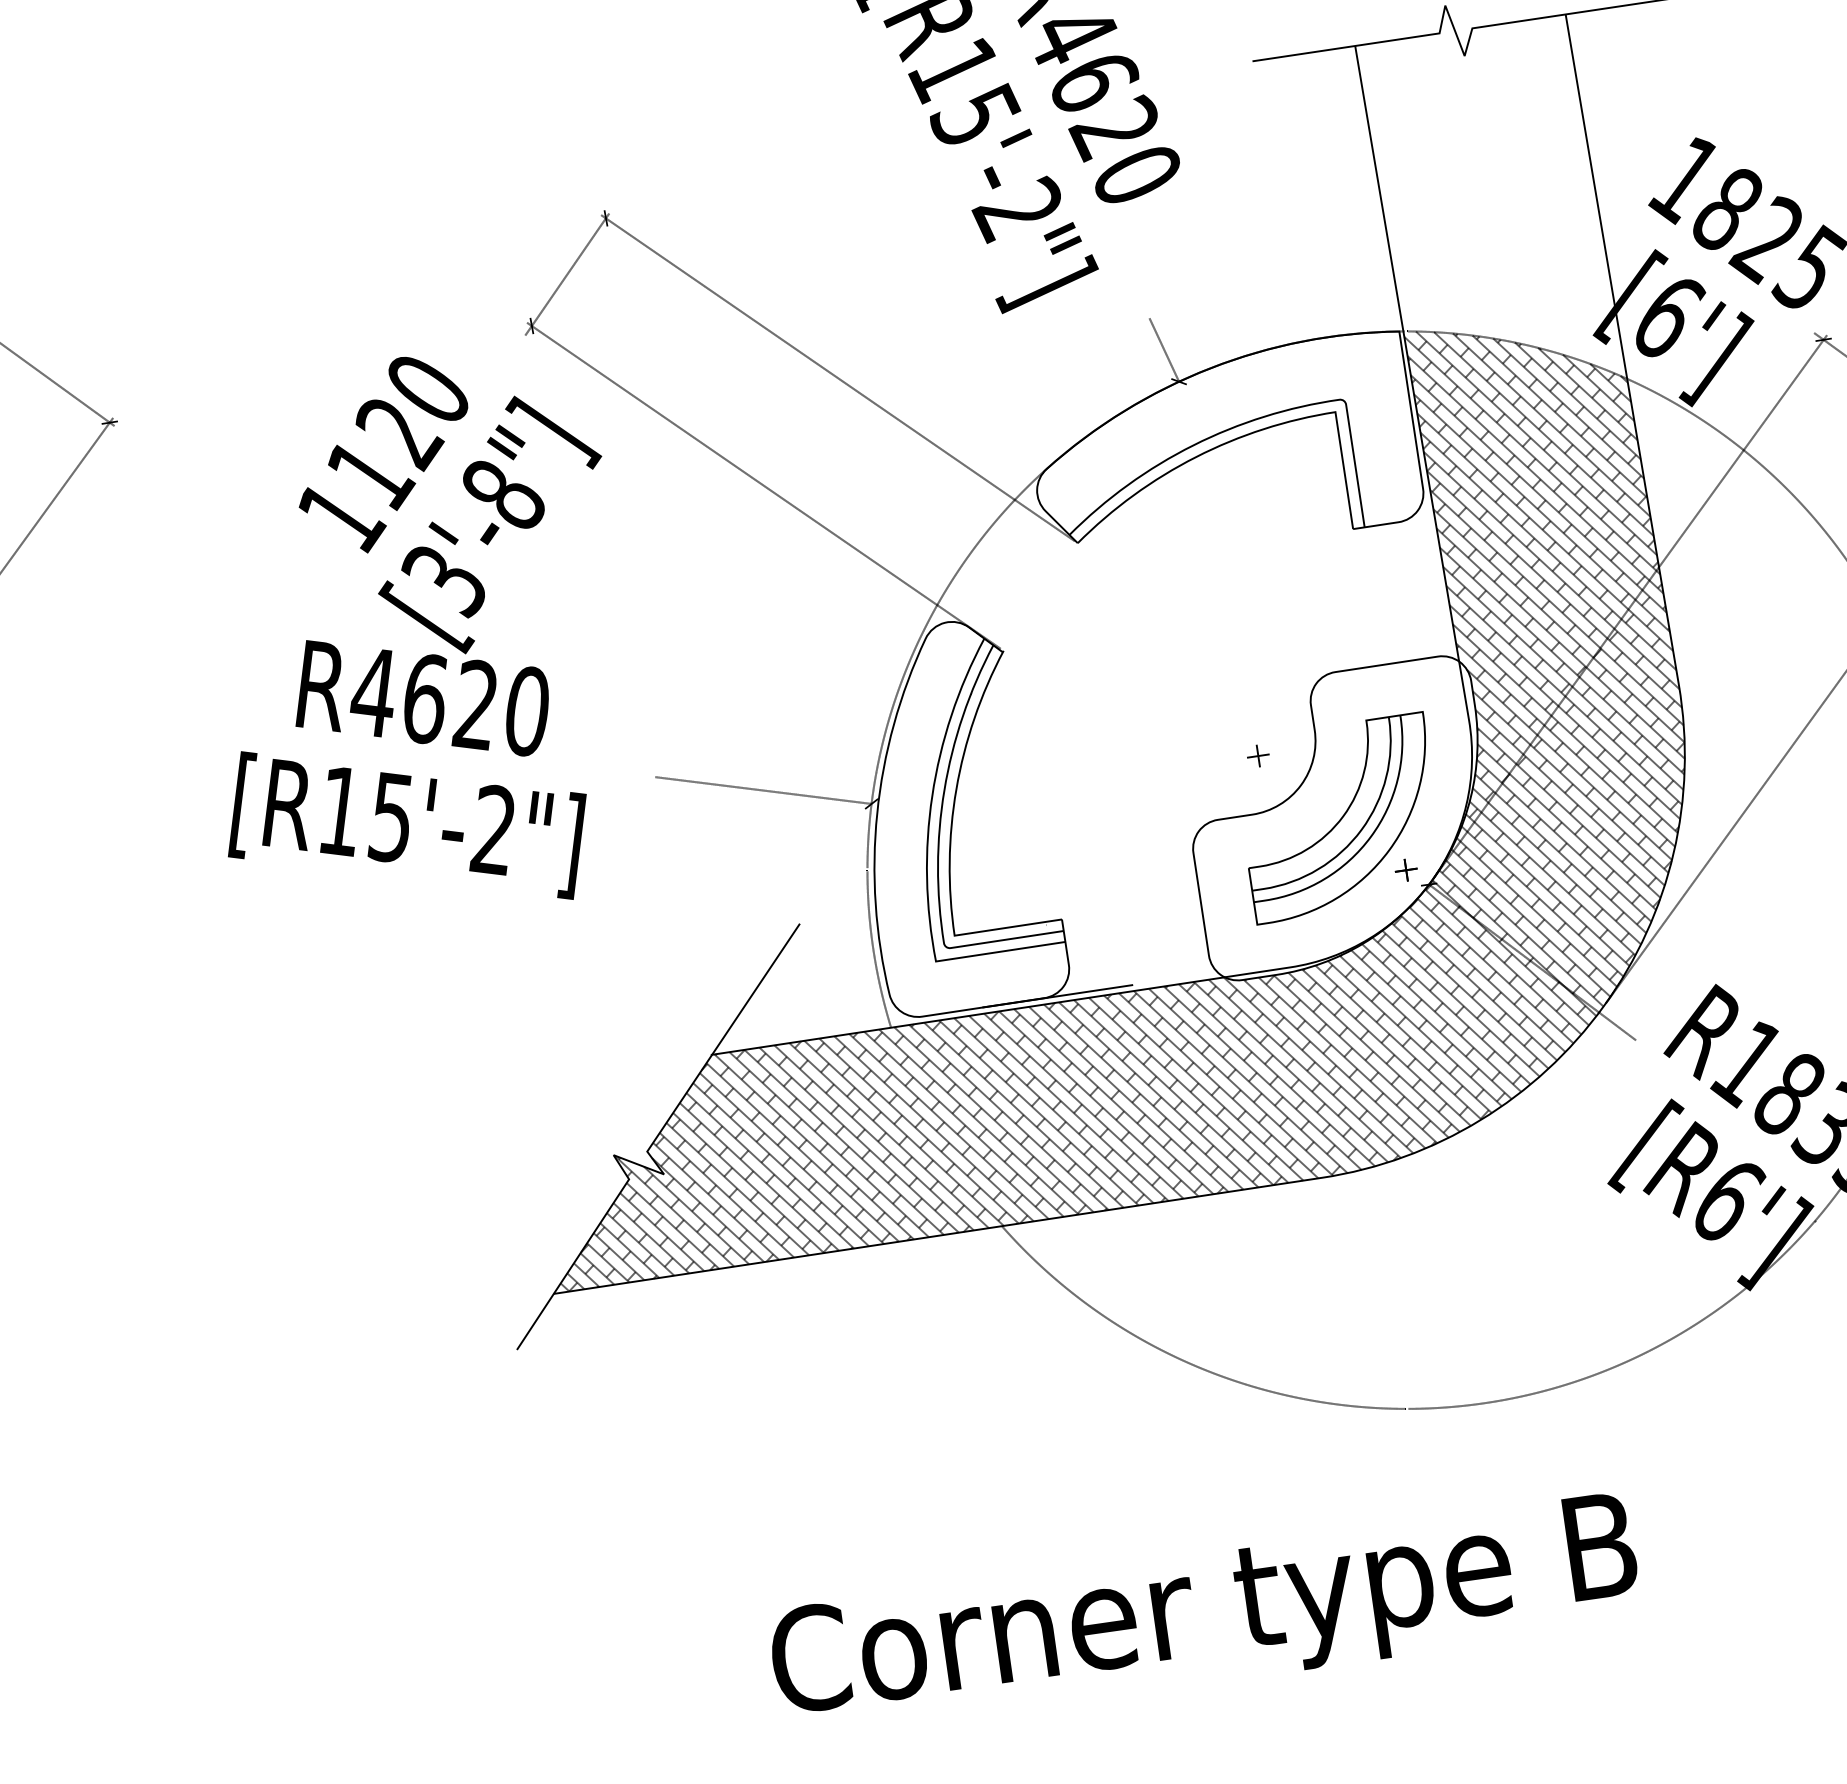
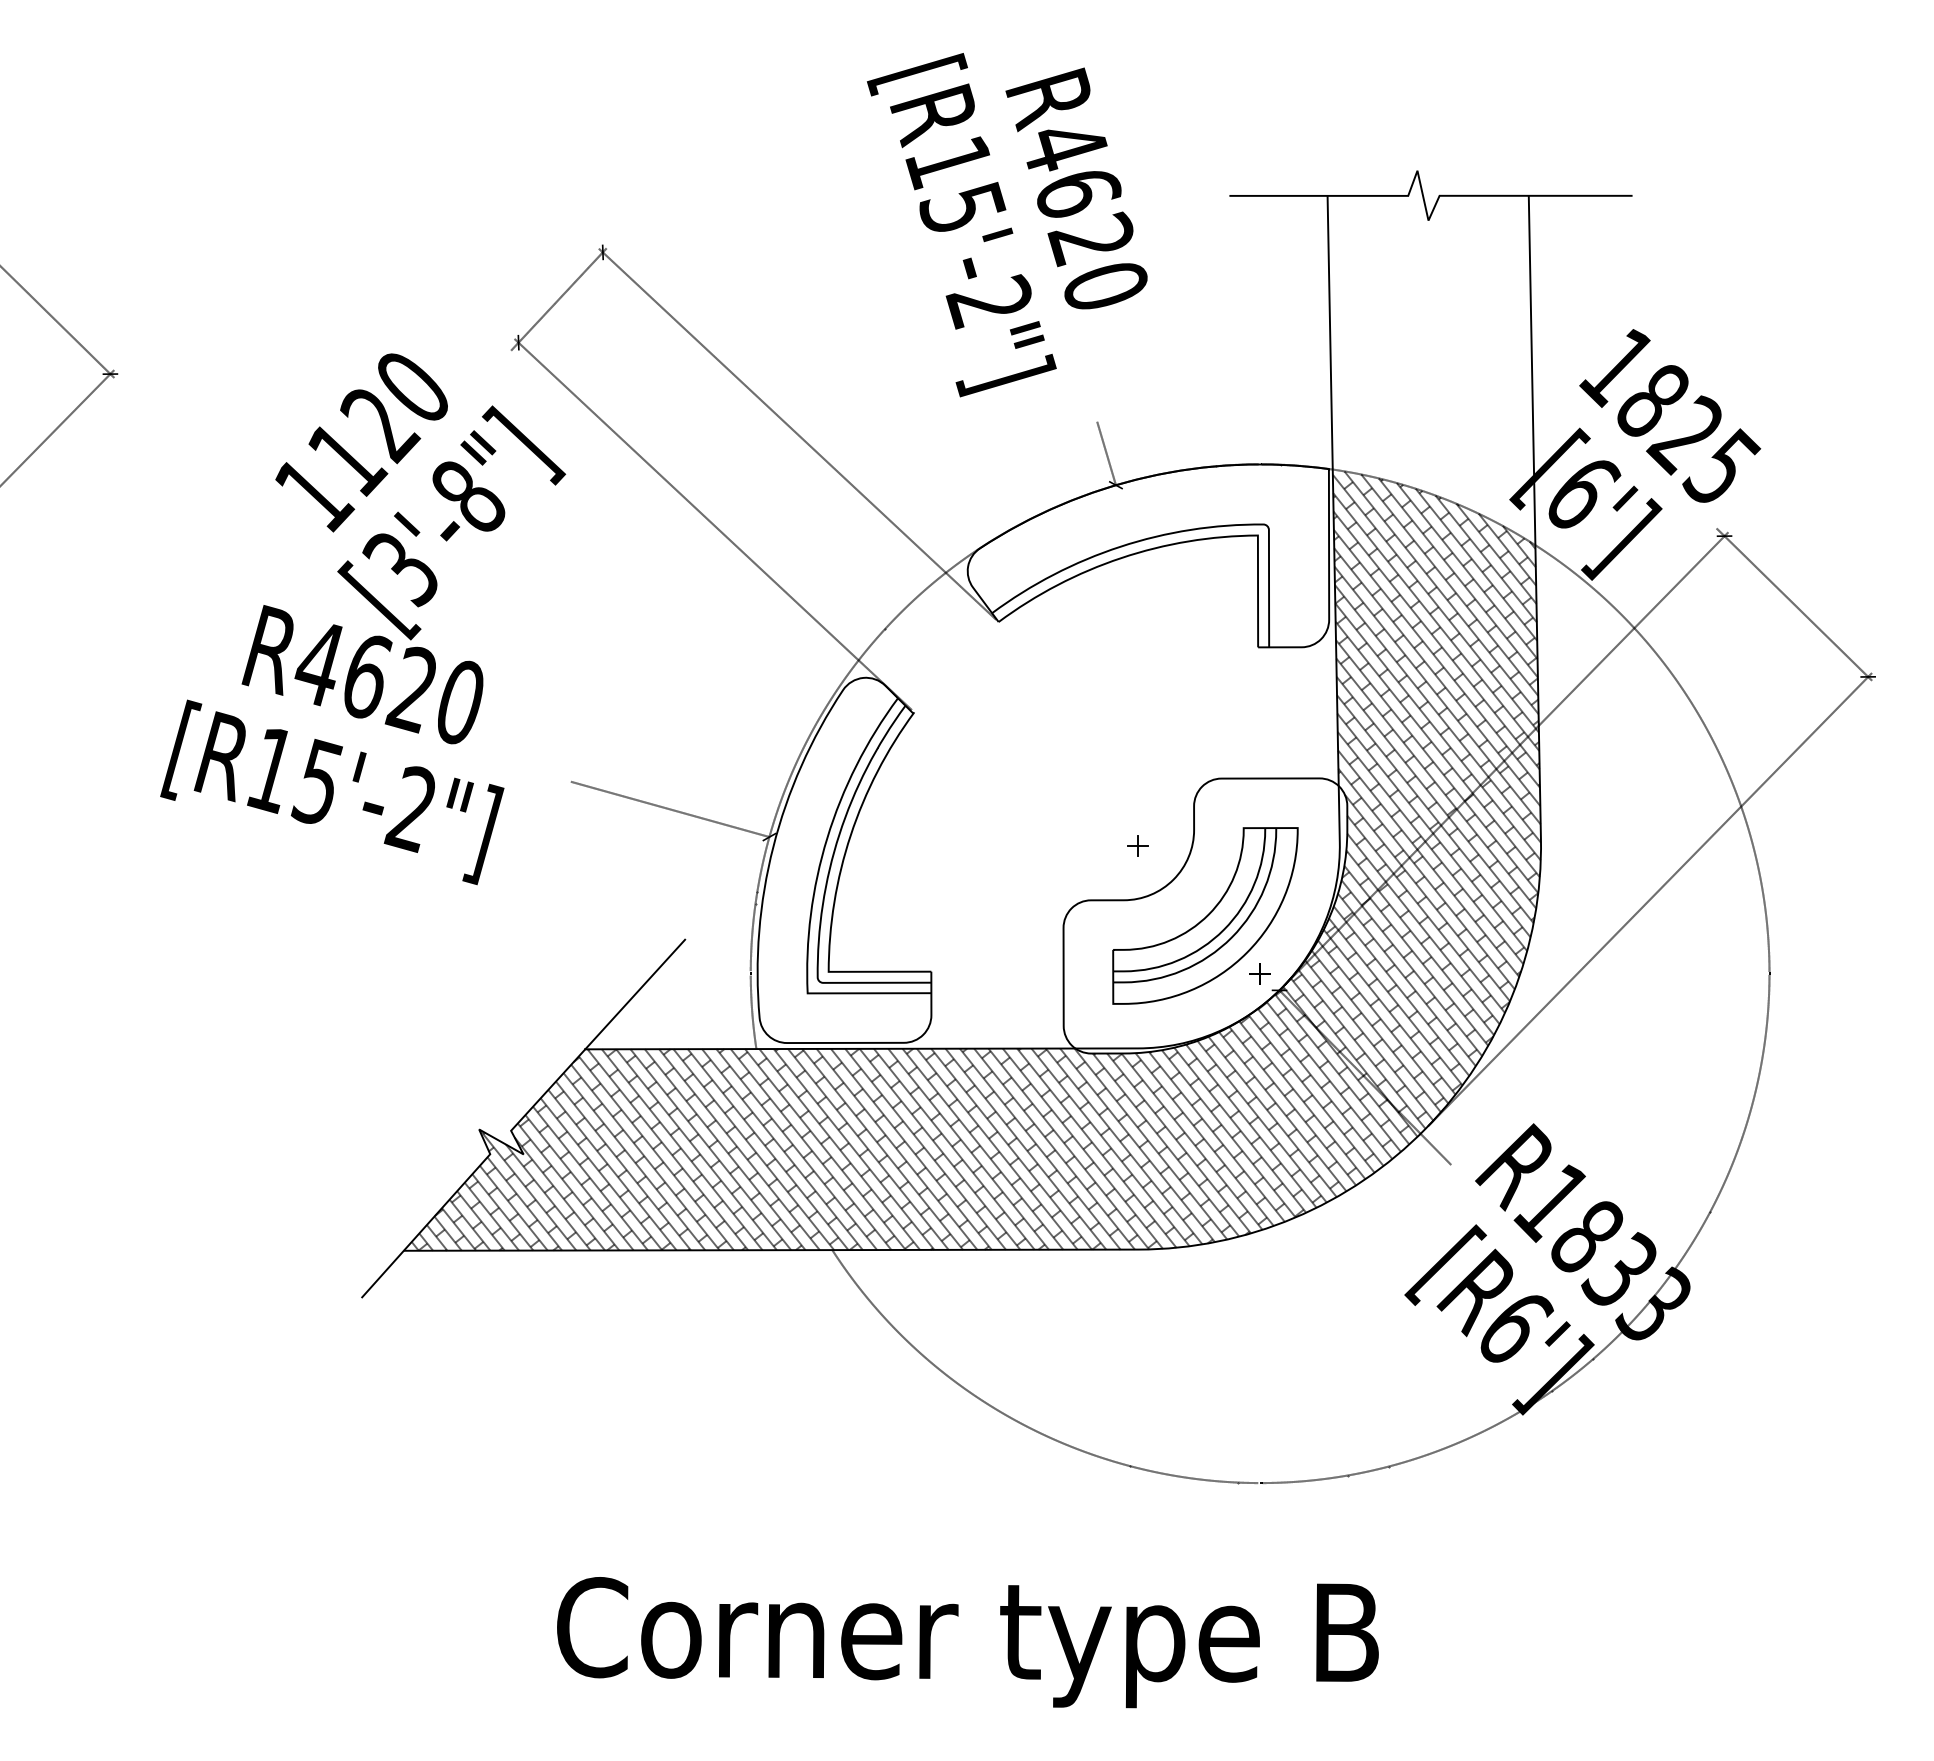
line: (1057, 995) -> (916, 1042), removed

